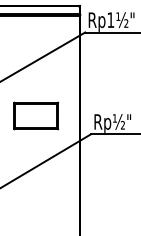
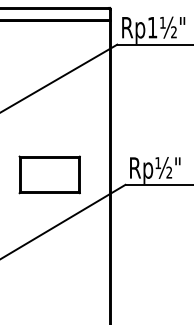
part: (36, 115) -> (50, 174), moved

